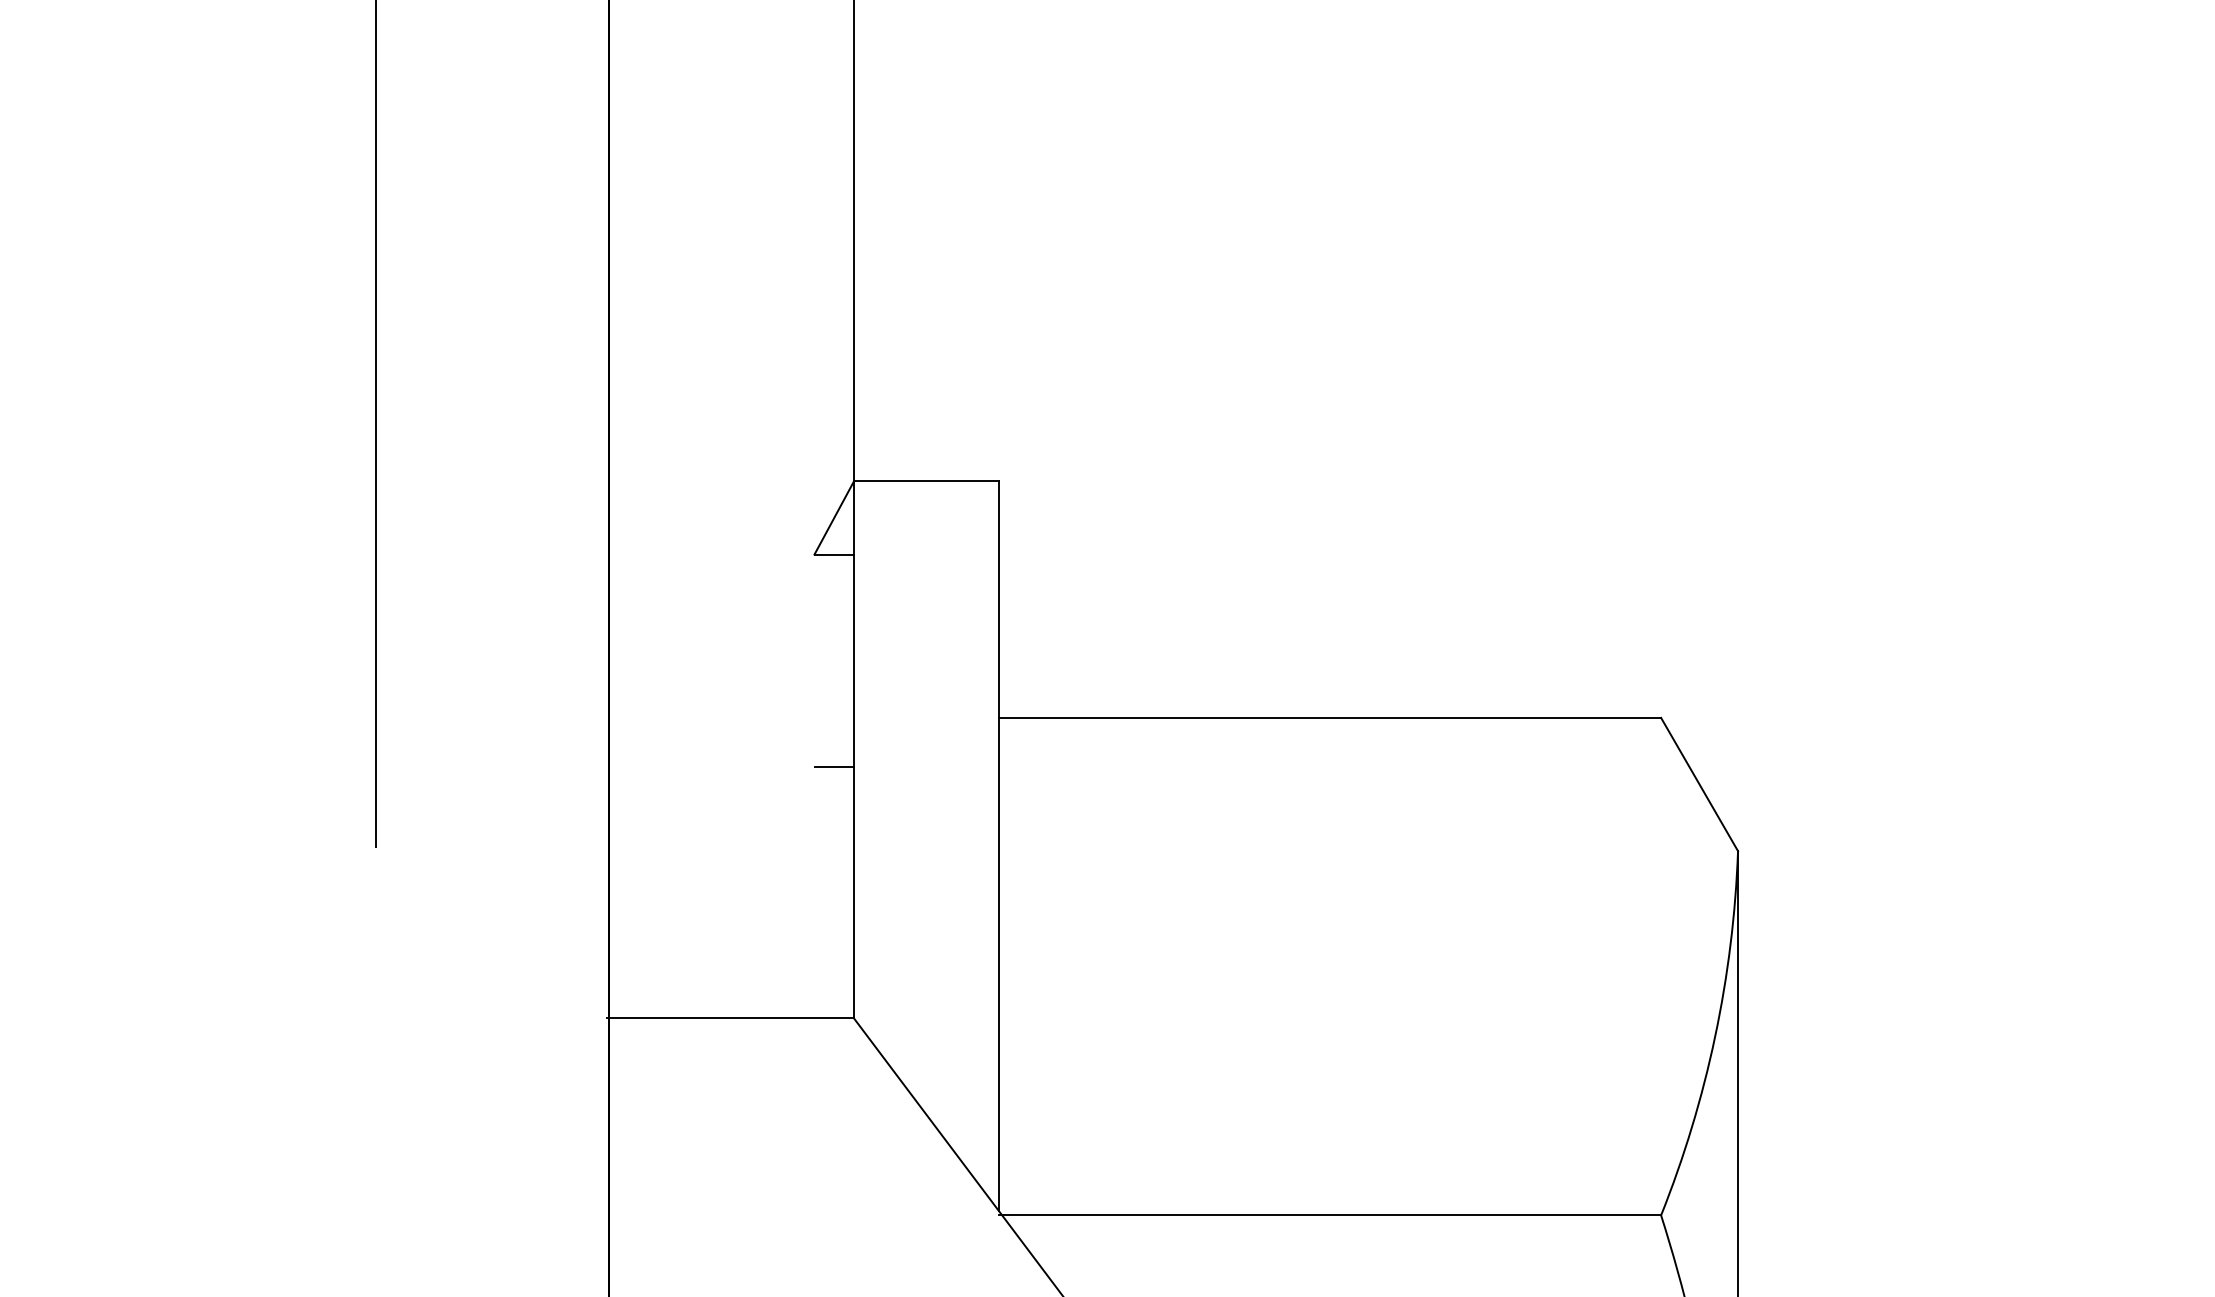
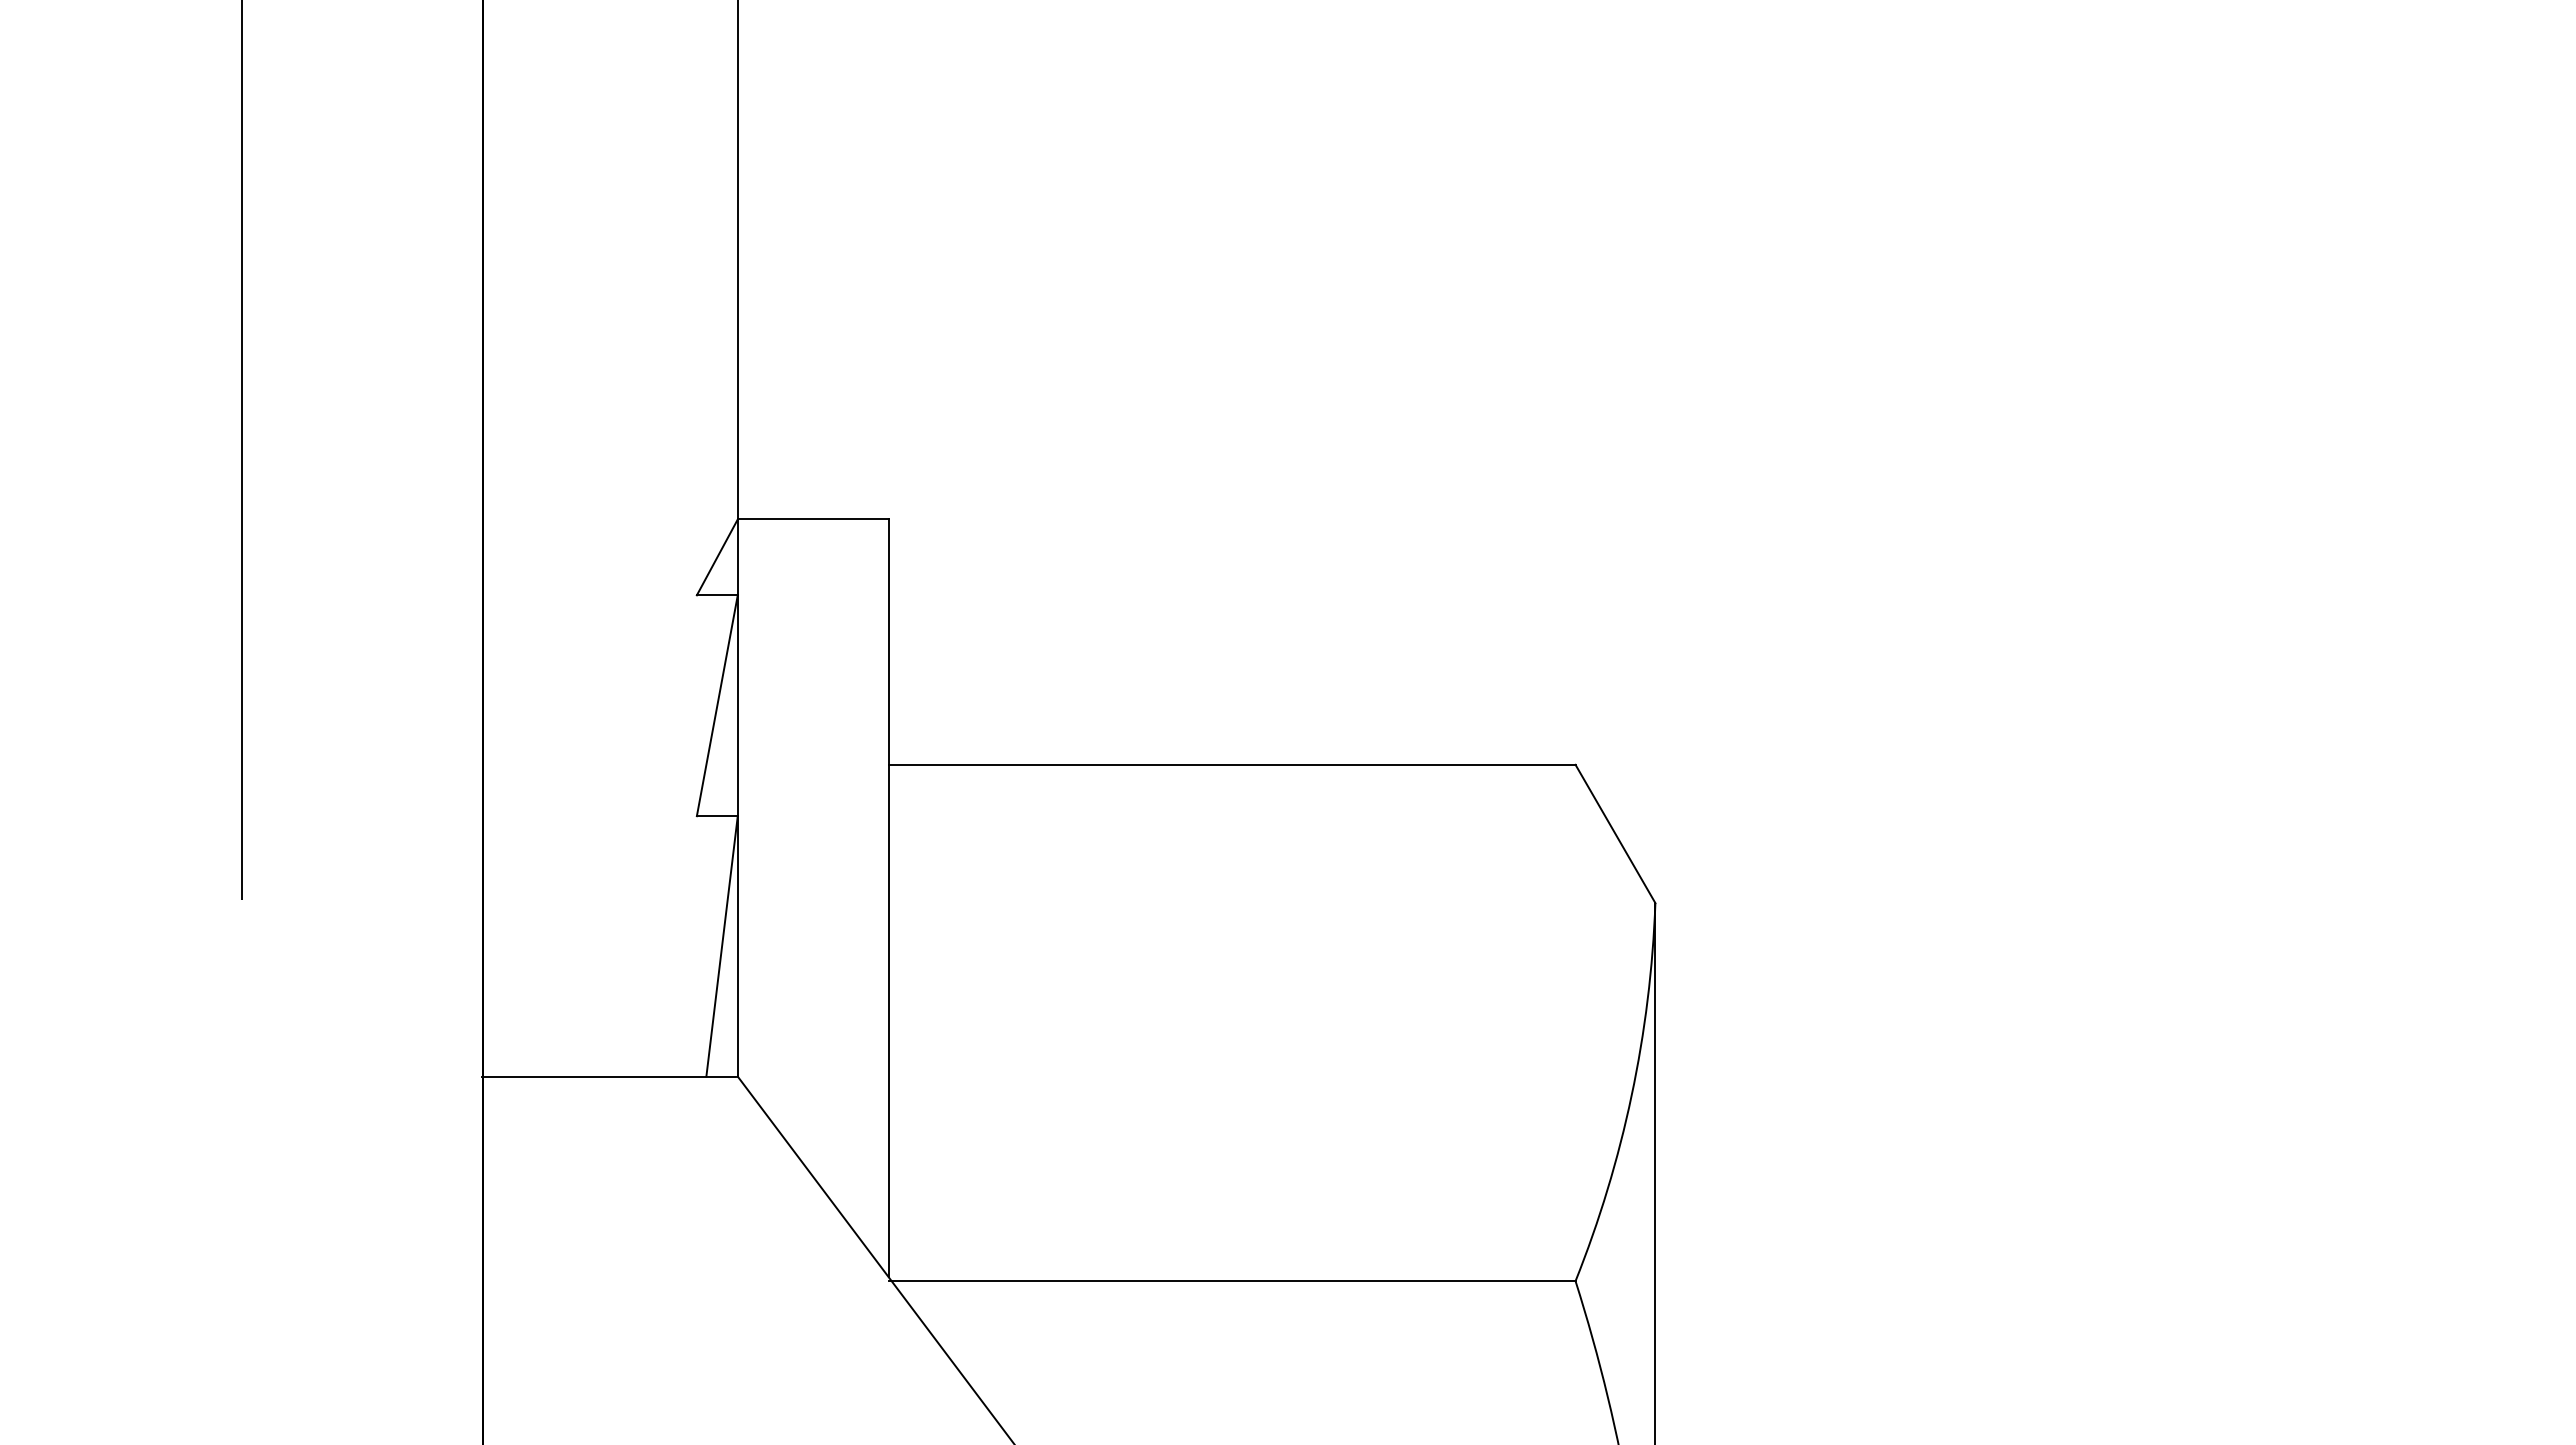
line: (833, 660) -> (716, 705), added
line: (838, 892) -> (721, 946), added

